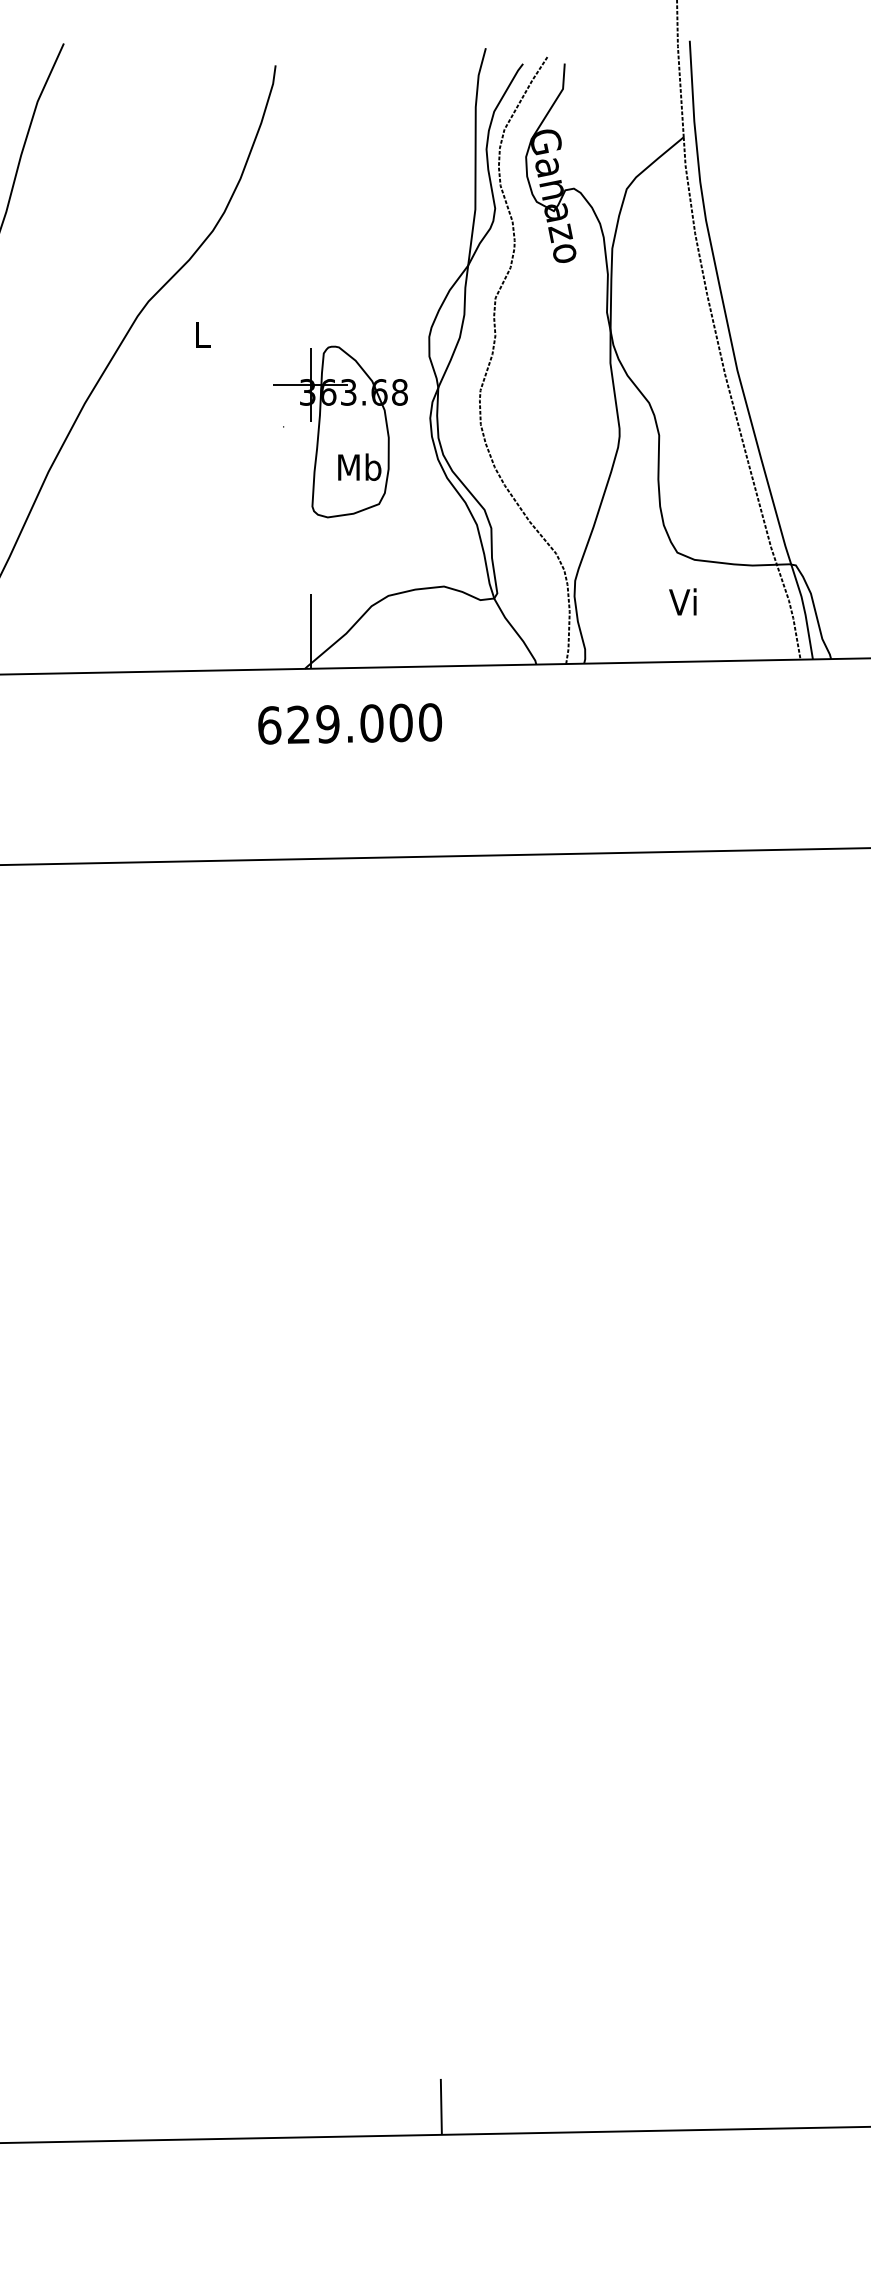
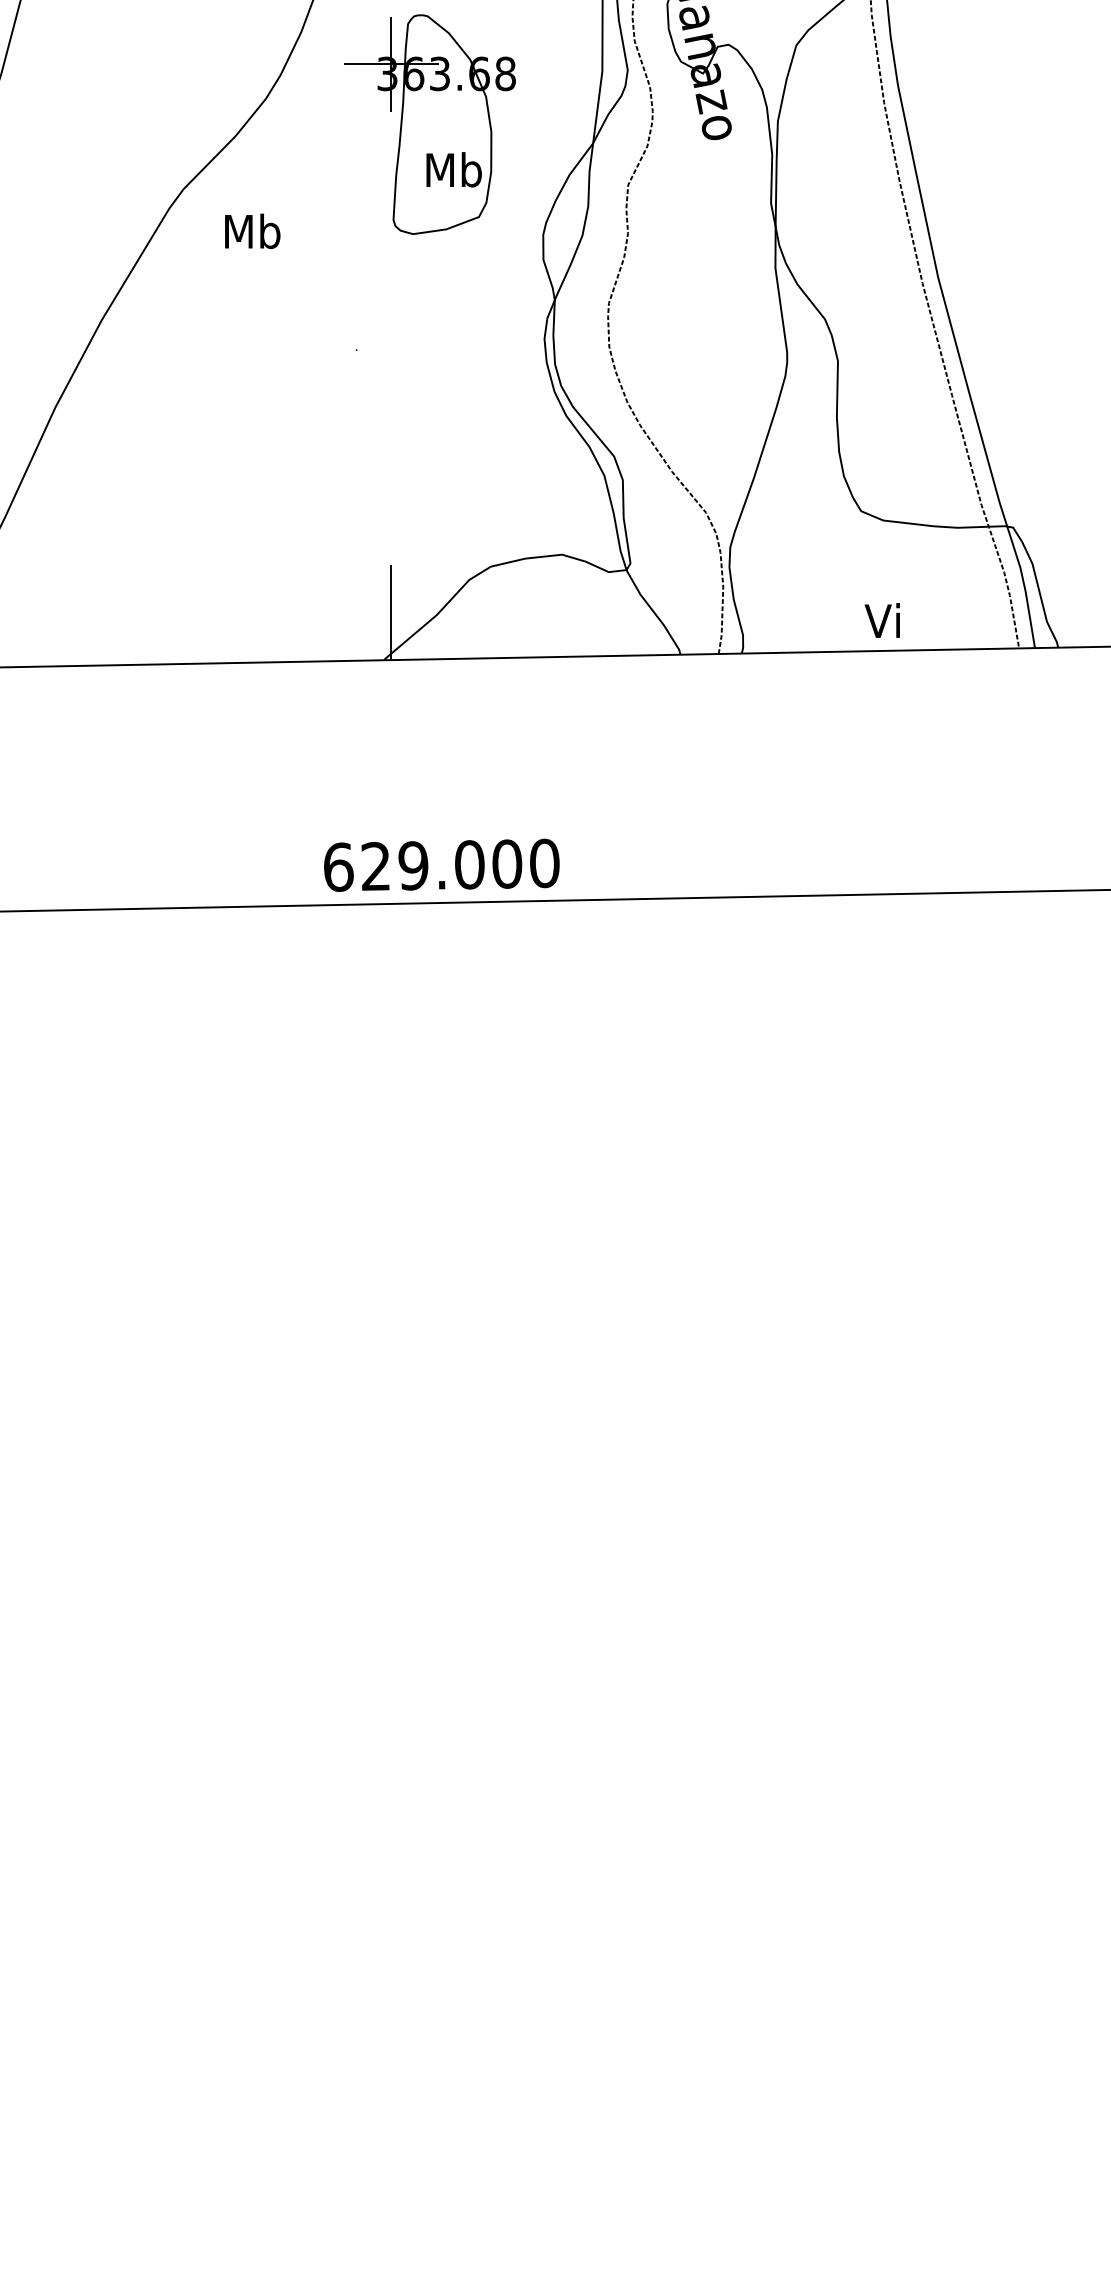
text: (202, 333) -> (252, 230), L -> Mb
part: (340, 431) -> (429, 123), moved
text: (682, 601) -> (881, 620), moved
text: (349, 723) -> (441, 864), moved

